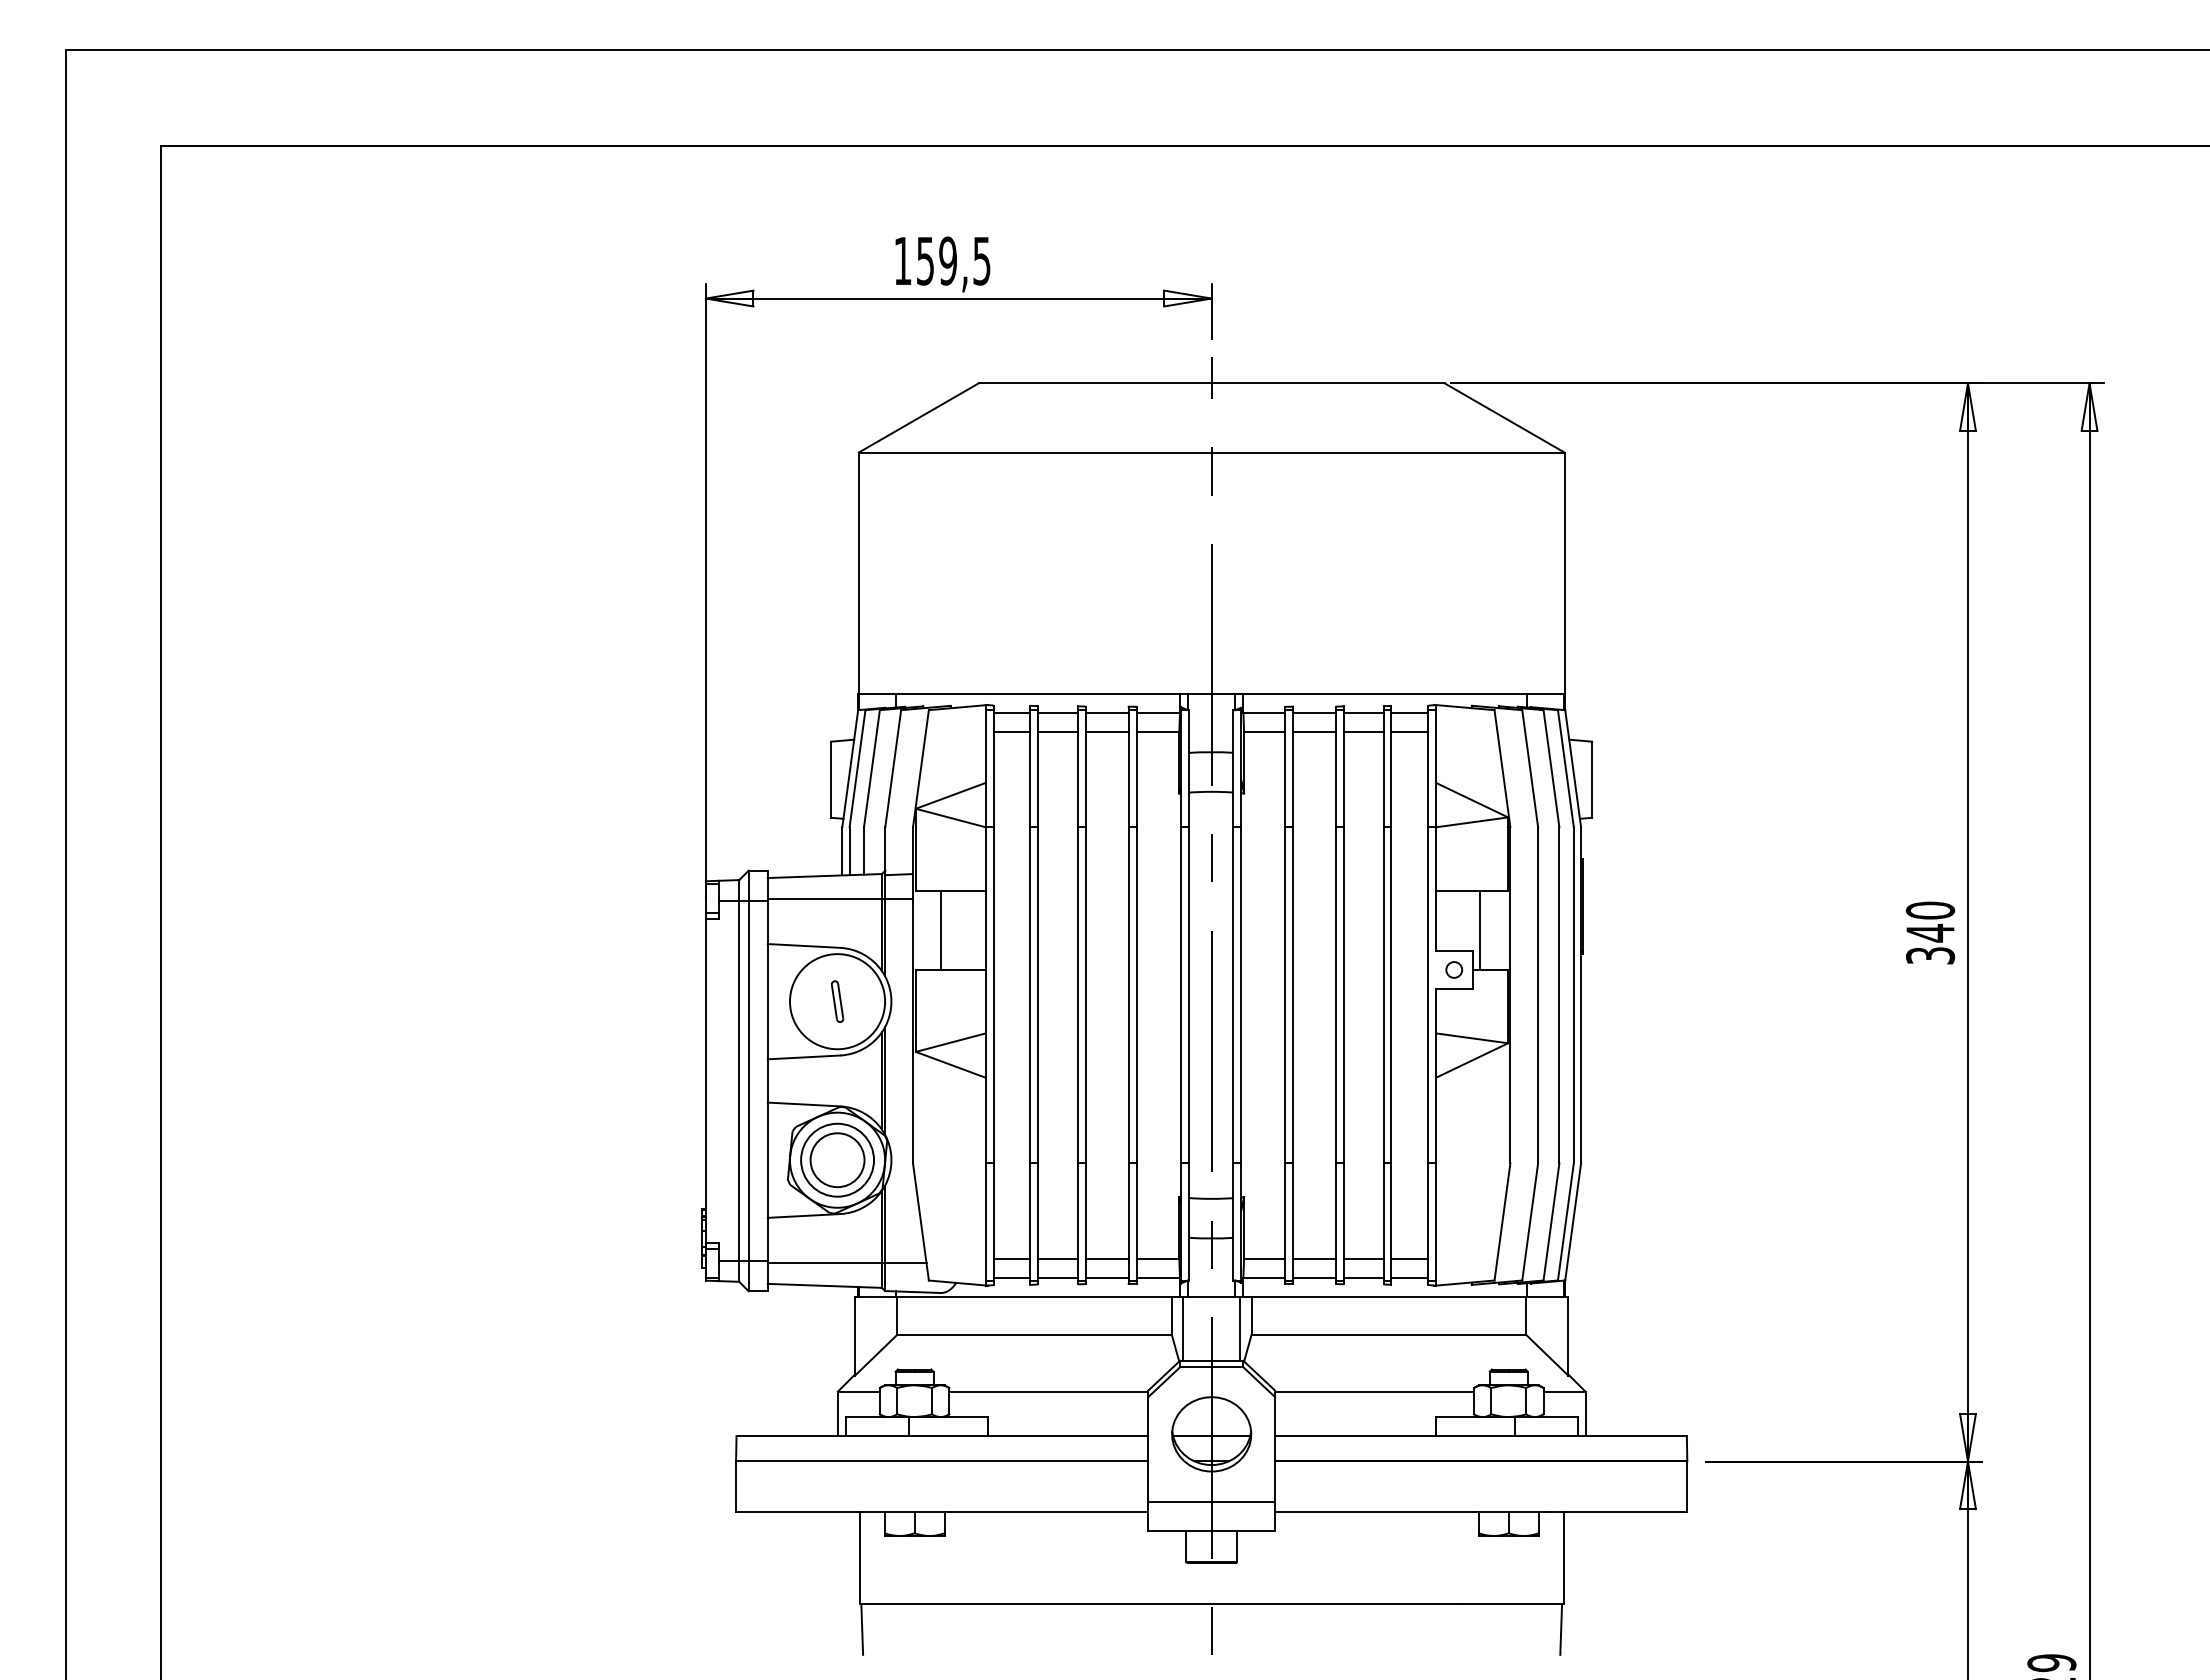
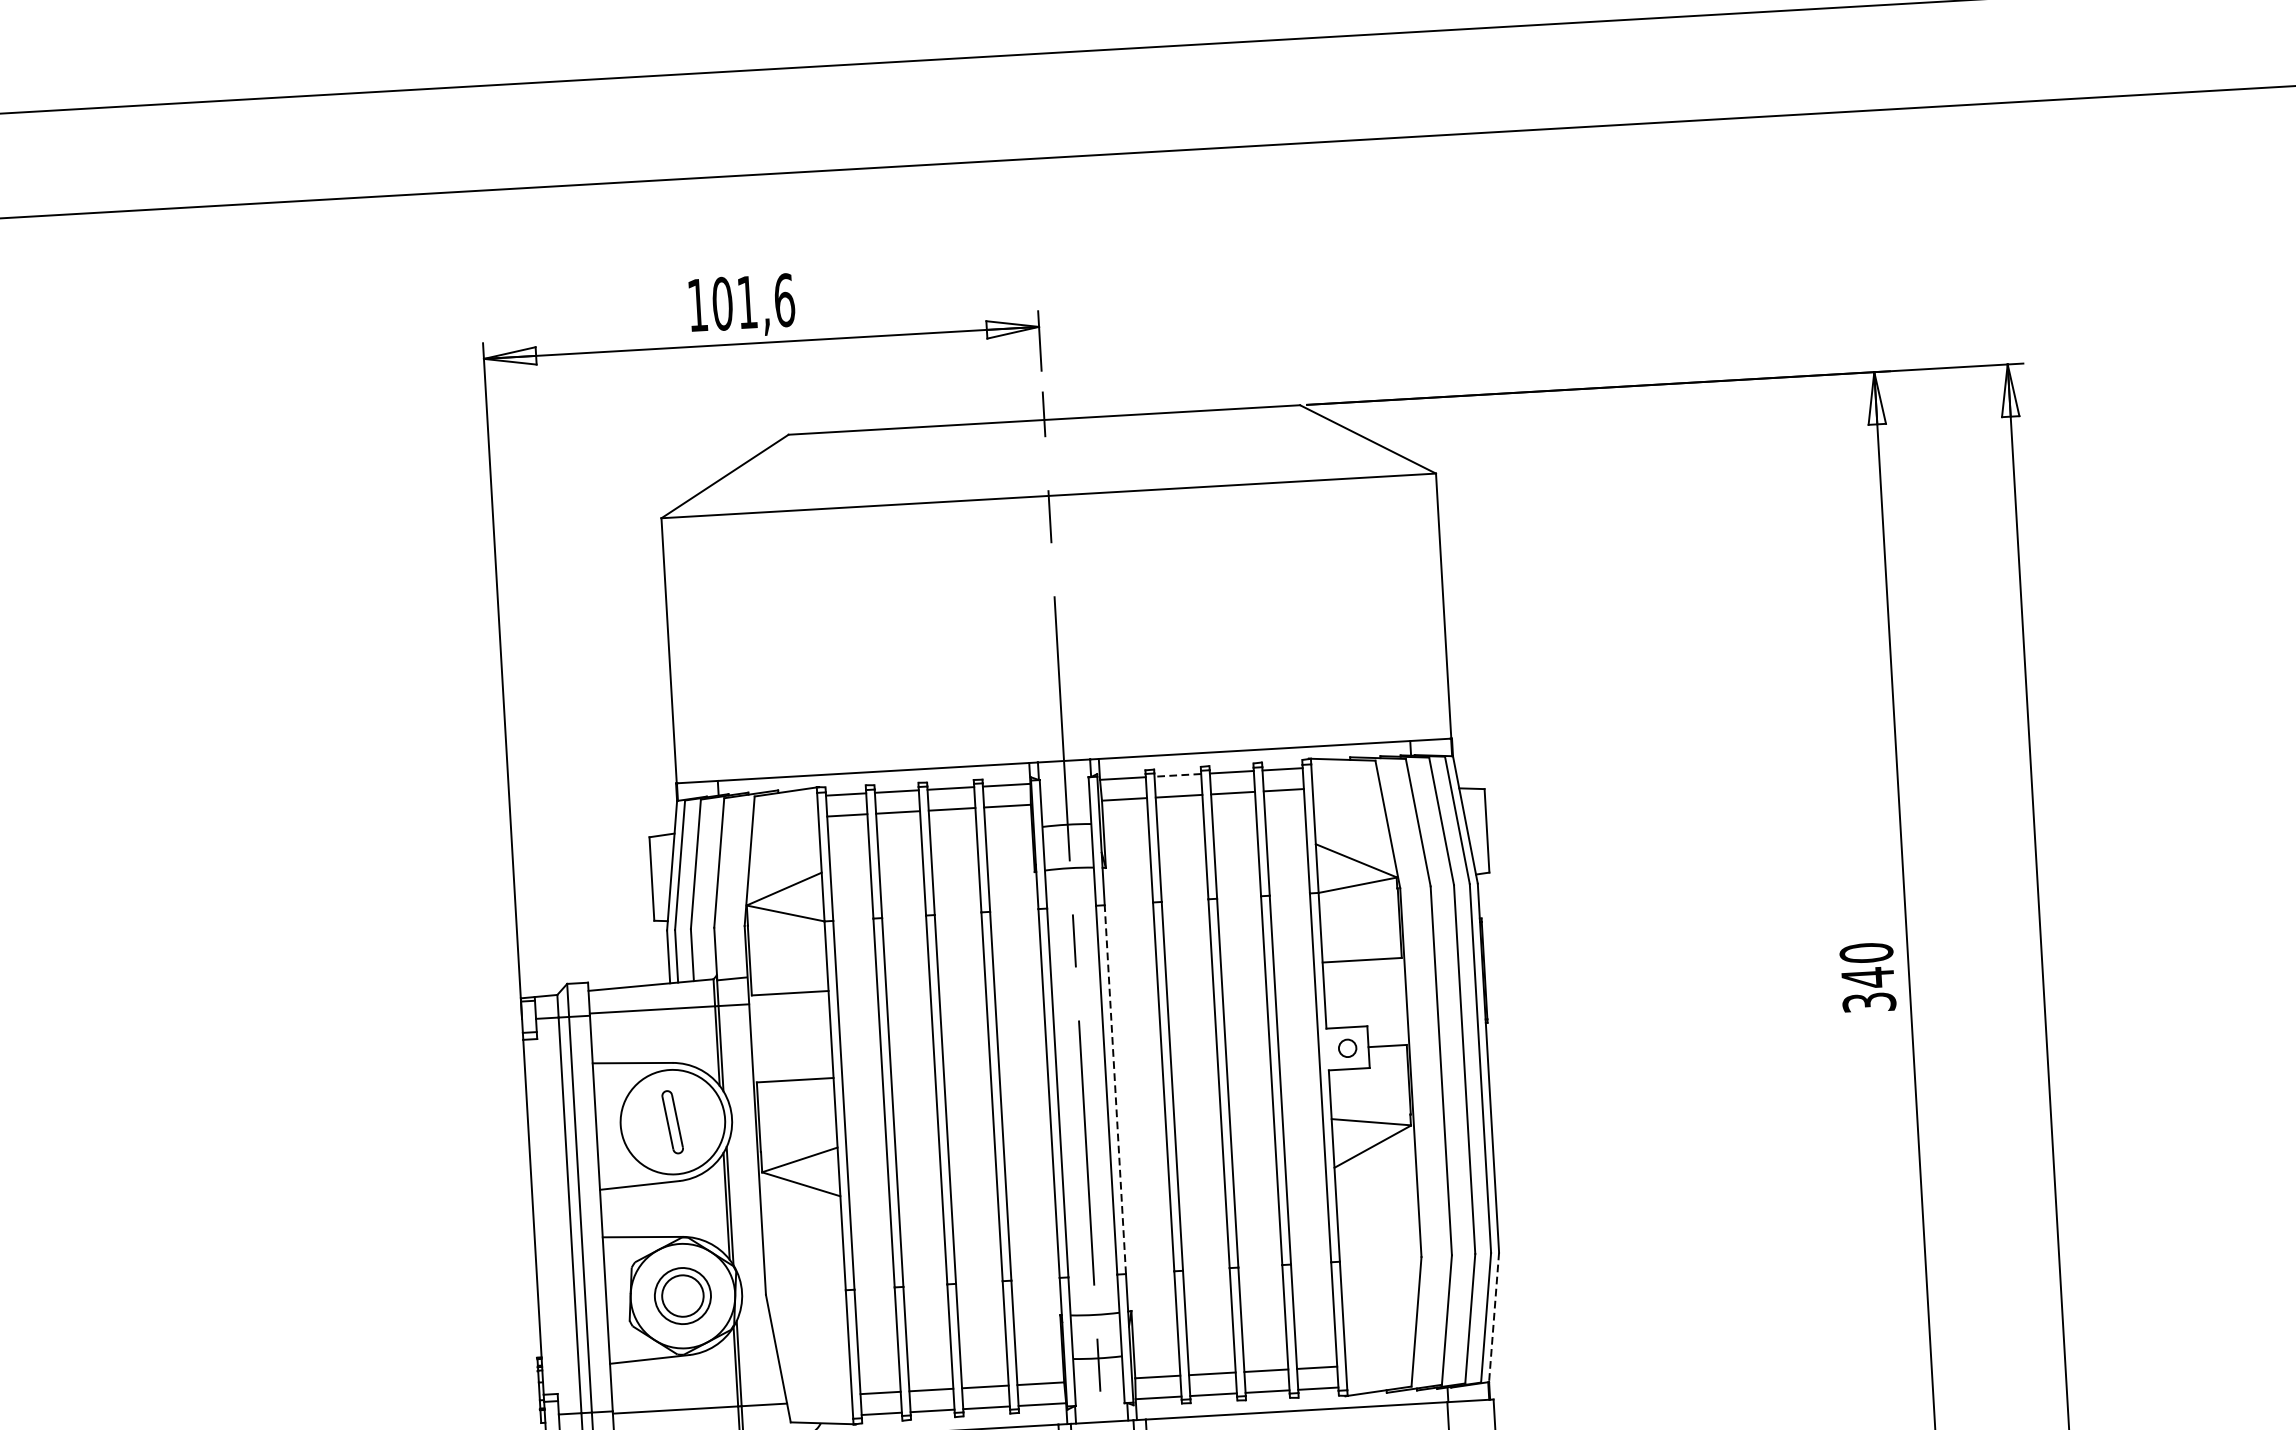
text: (953, 260) -> (753, 301), 159,5 -> 101,6
line: (1313, 713) -> (1176, 775), solid -> dashed
line: (941, 929) -> (782, 1036), removed
line: (1480, 929) -> (1373, 1002), removed
line: (1241, 994) -> (1115, 1088), solid -> dashed
part: (837, 1001) -> (672, 1121), size x1.4
part: (837, 1159) -> (682, 1295), size x0.7
line: (1573, 1222) -> (1494, 1317), solid -> dashed

